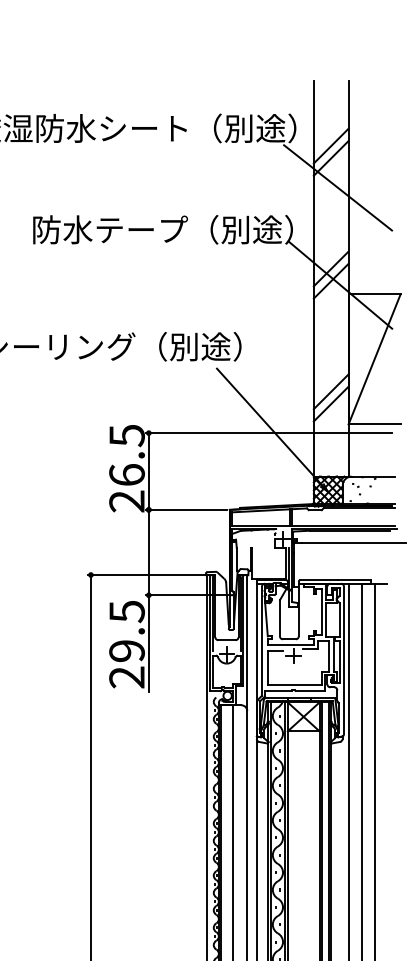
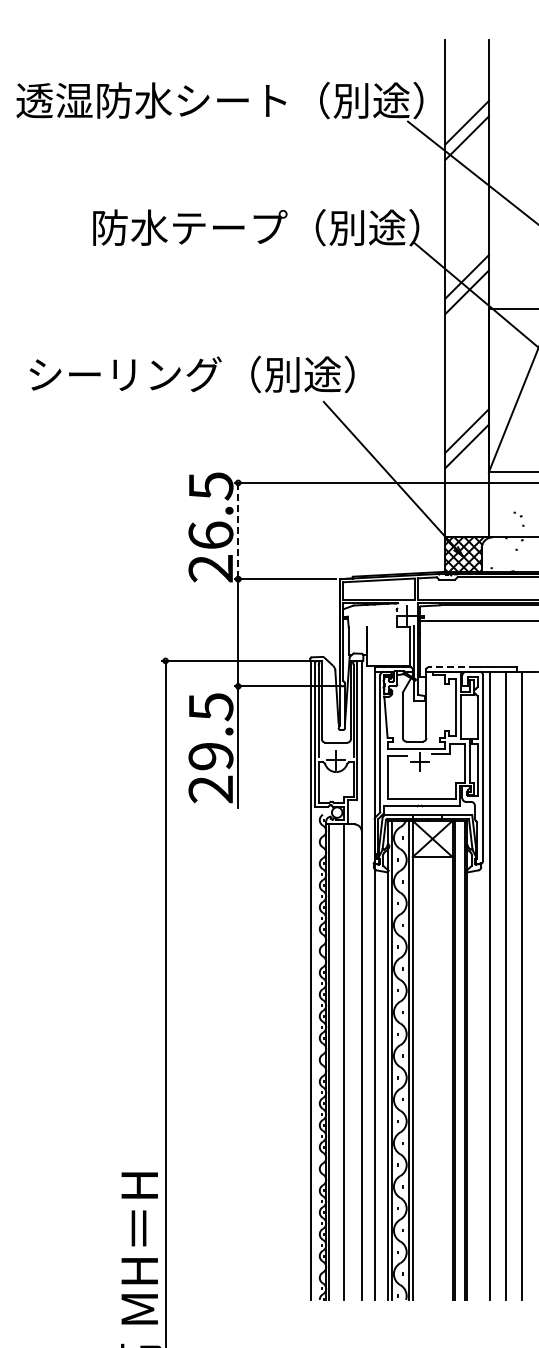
line: (148, 471) -> (238, 531), solid -> dashed
part: (356, 488) -> (518, 518), moved
line: (319, 580) -> (452, 667), solid -> dashed

